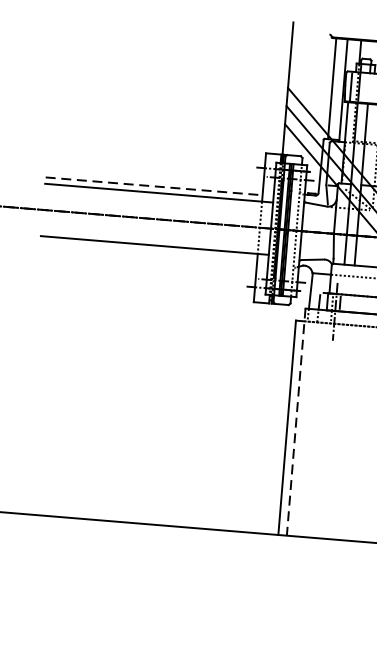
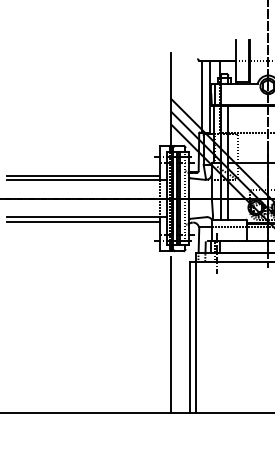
line: (154, 186) -> (83, 175), dashed -> solid
line: (147, 251) -> (82, 221), added
line: (260, 421) -> (171, 334), added
line: (296, 423) -> (196, 333), dashed -> solid

